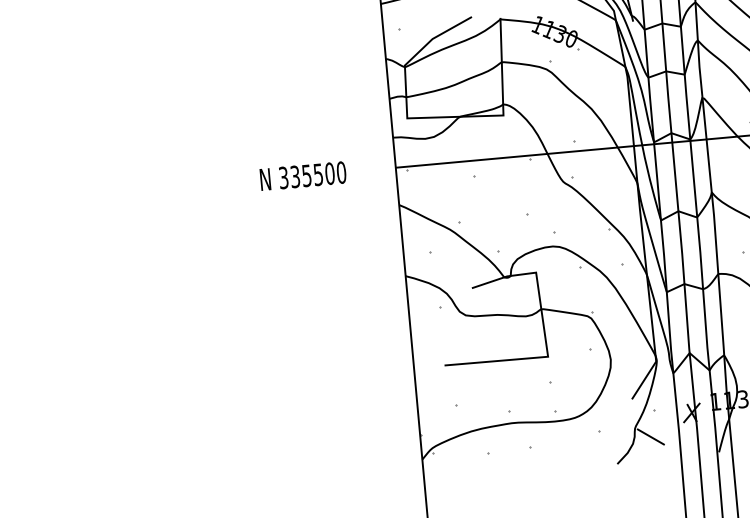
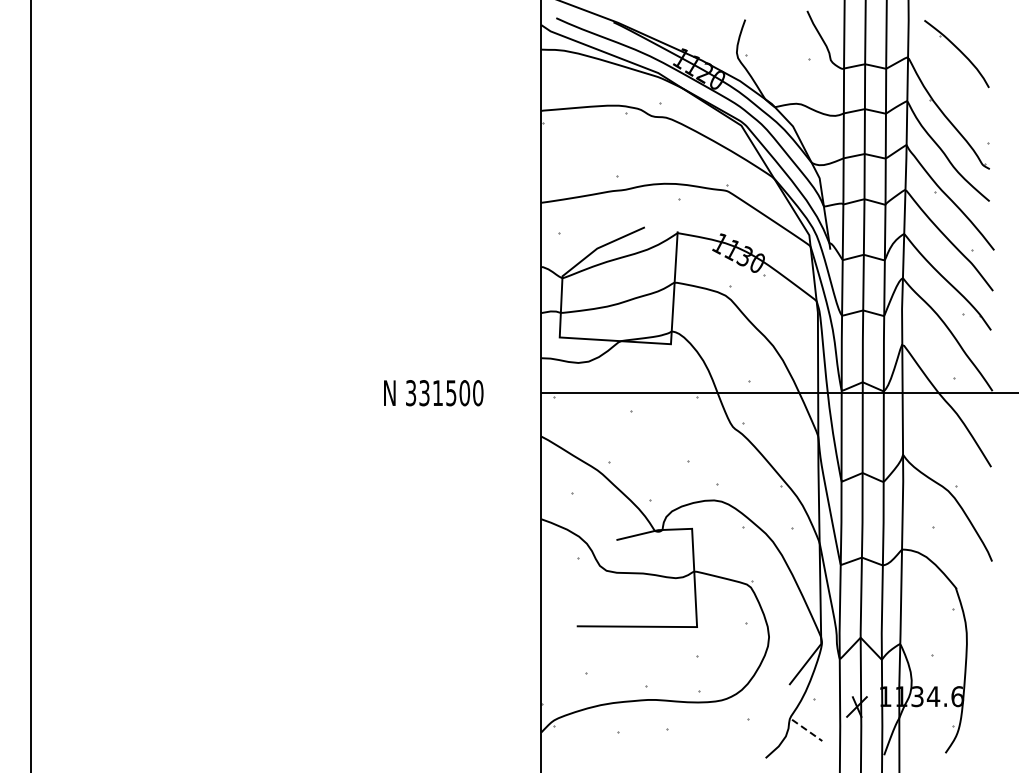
text: (306, 176) -> (437, 393), 335500 -> 331500
line: (651, 437) -> (807, 730), solid -> dashed

